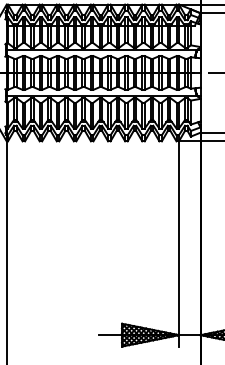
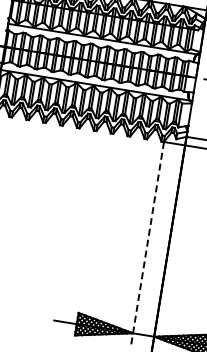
line: (179, 243) -> (148, 242), solid -> dashed

